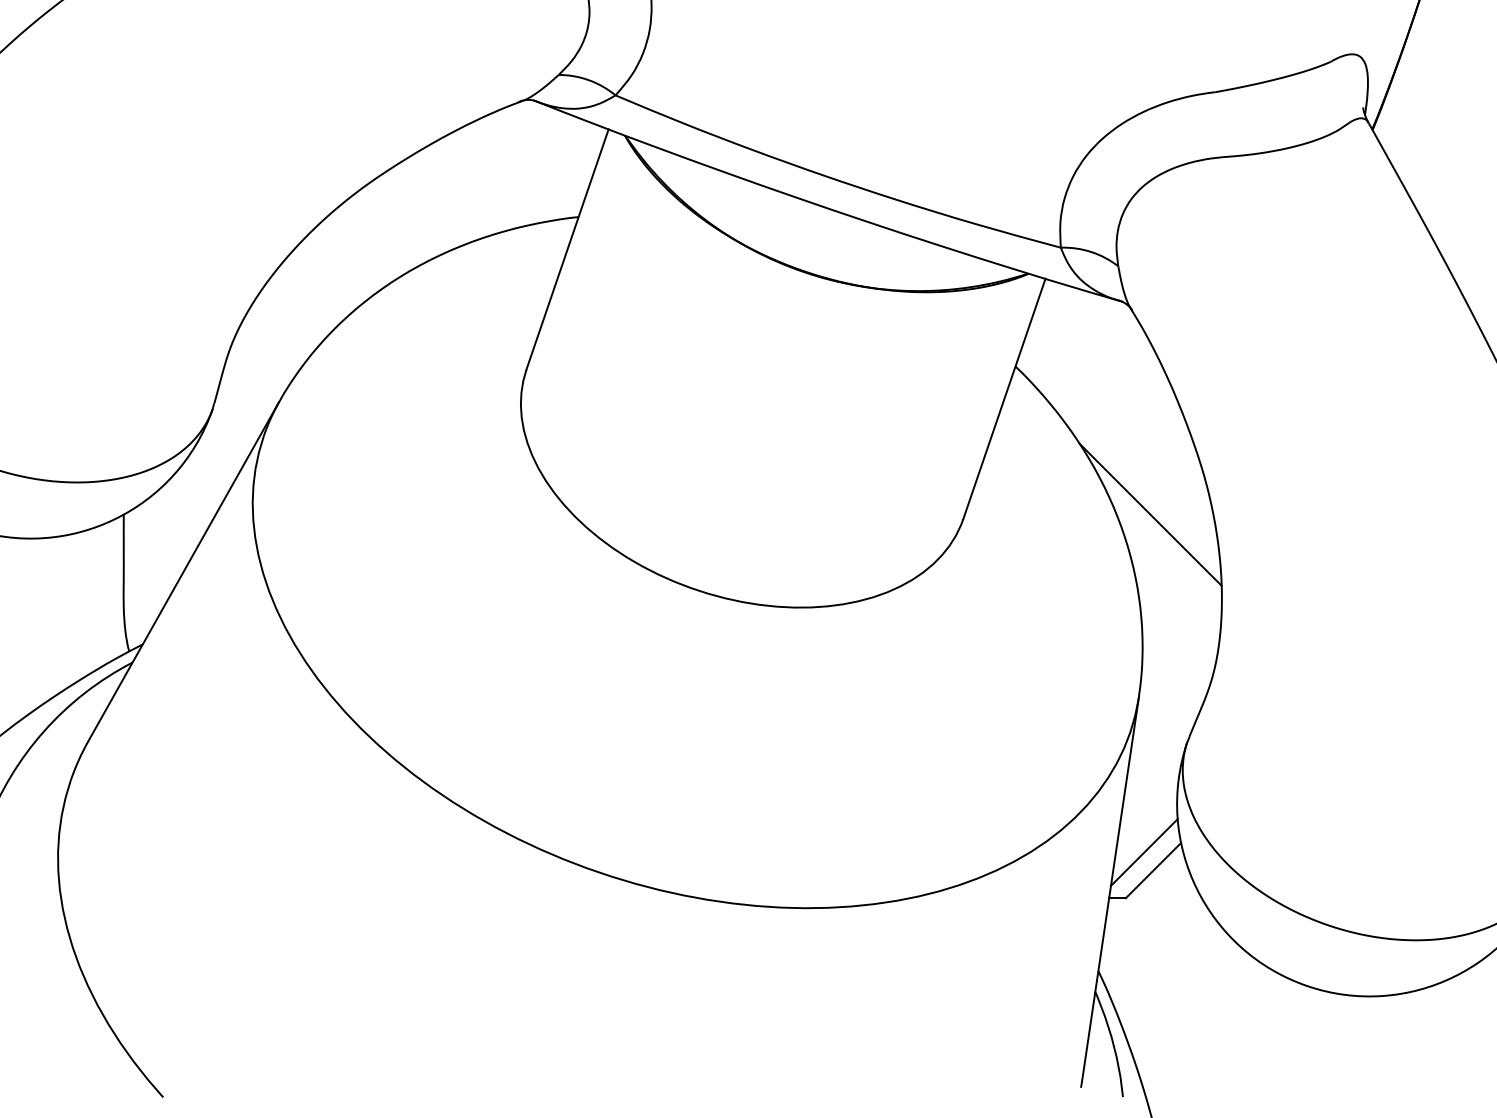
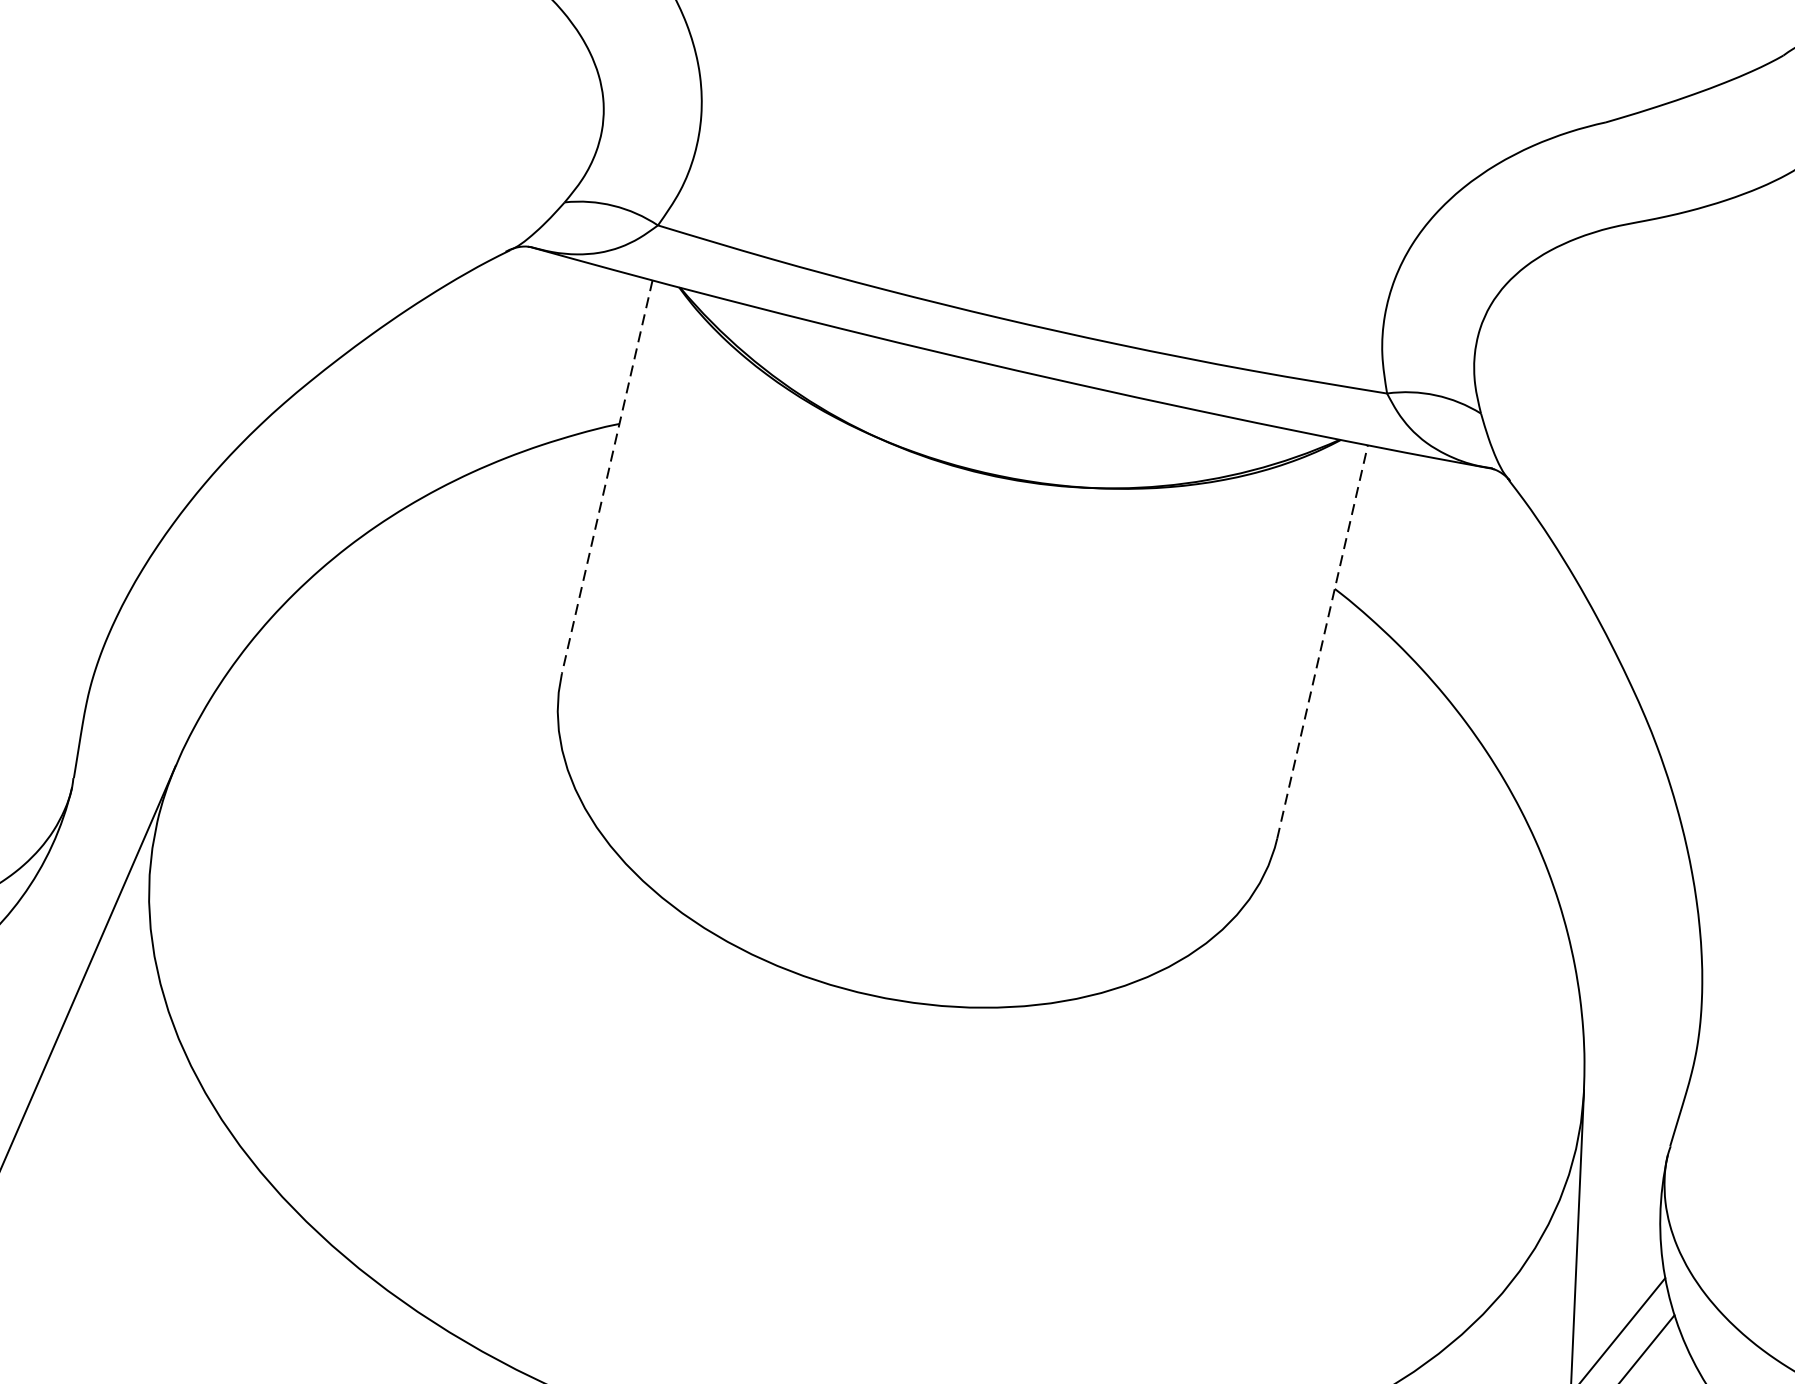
line: (567, 249) -> (607, 476), solid -> dashed
line: (1004, 398) -> (1322, 641), solid -> dashed
line: (1150, 514) -> (1572, 800), removed

